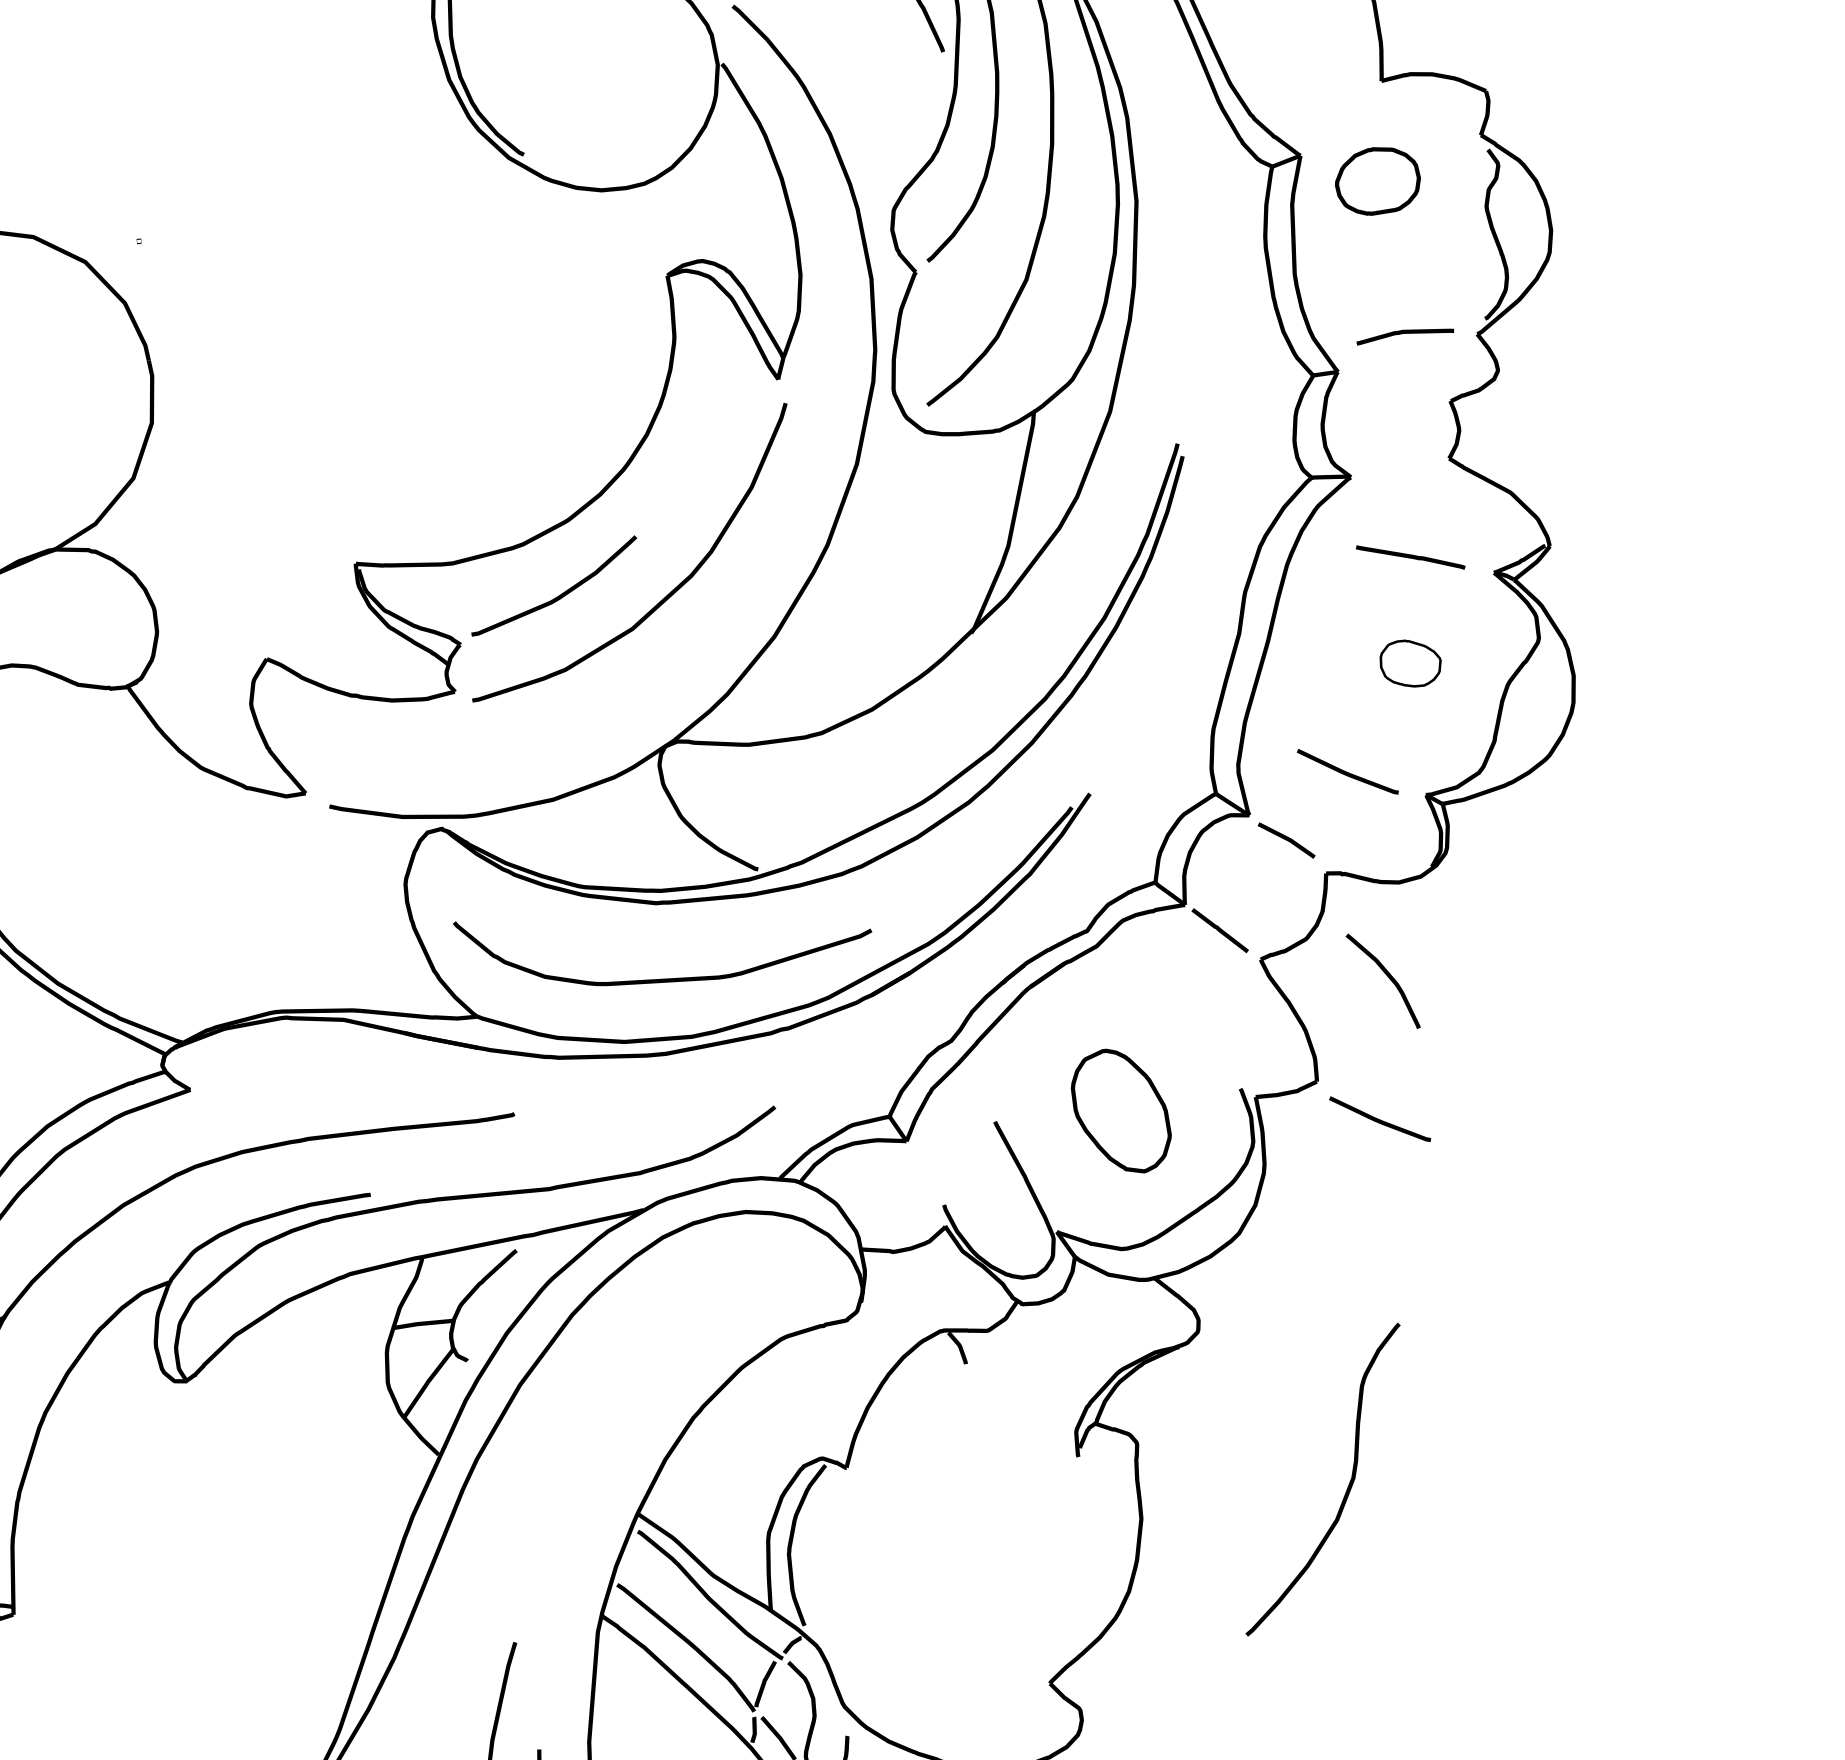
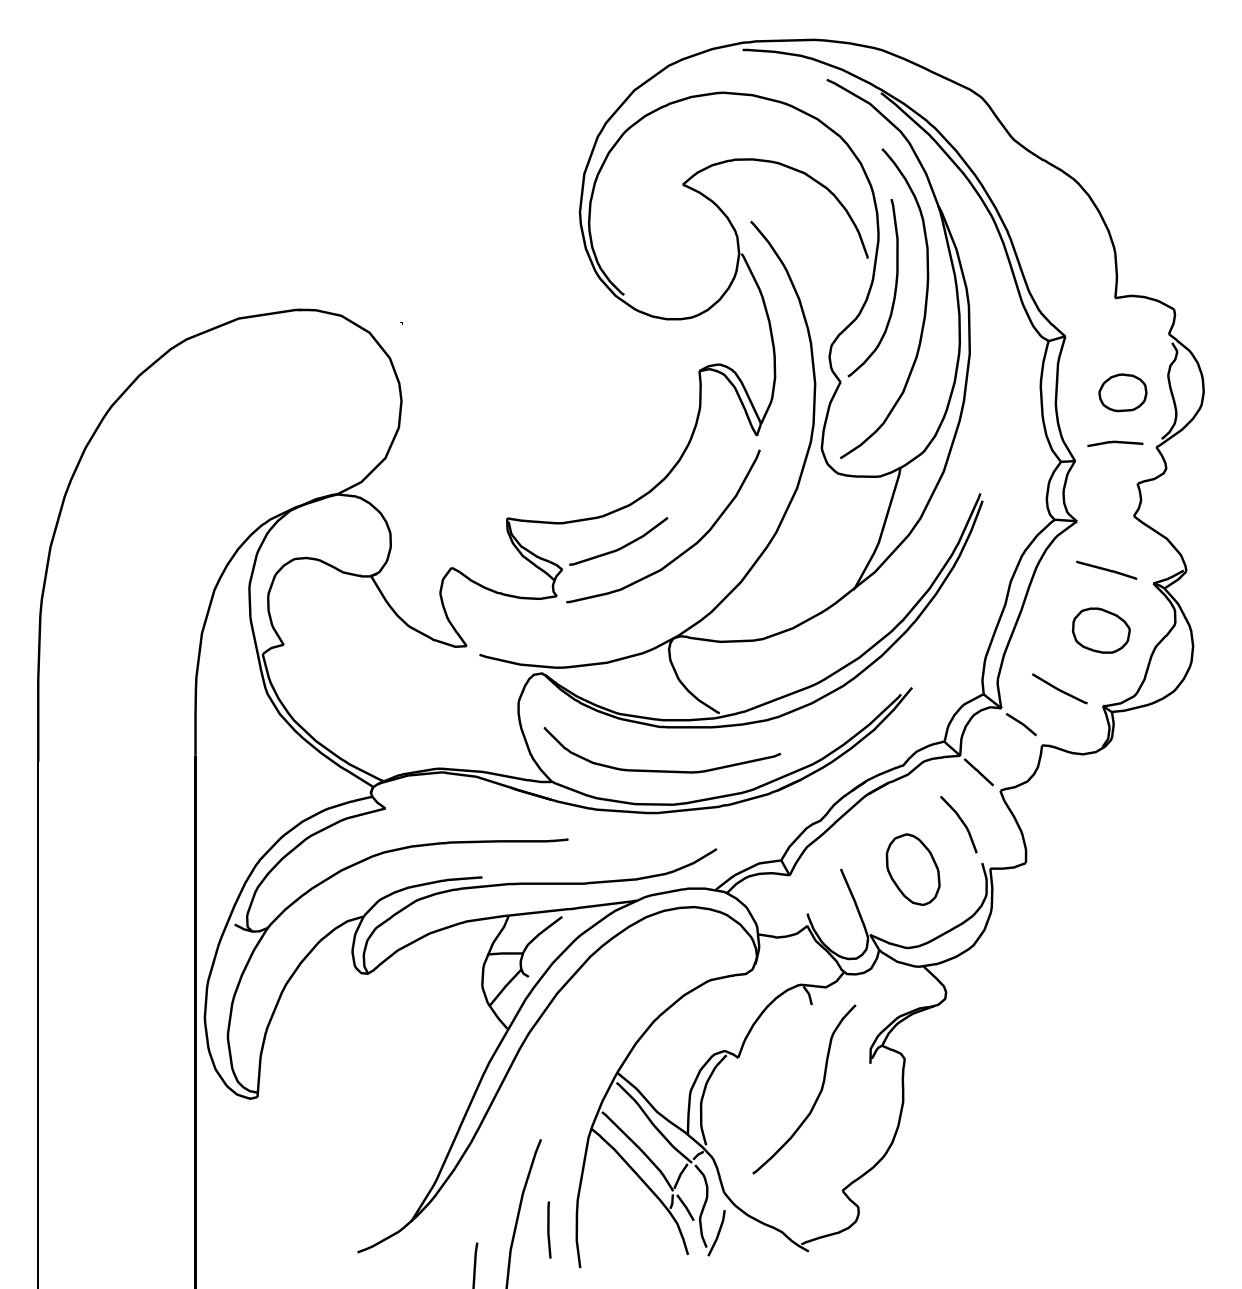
part: (1377, 180) -> (1122, 392), moved
part: (1409, 663) -> (1100, 630), size x1.67
curve: (1385, 975) -> (960, 821), moved
curve: (1379, 1118) -> (1059, 887), removed
curve: (1346, 1487) -> (817, 1095), moved

